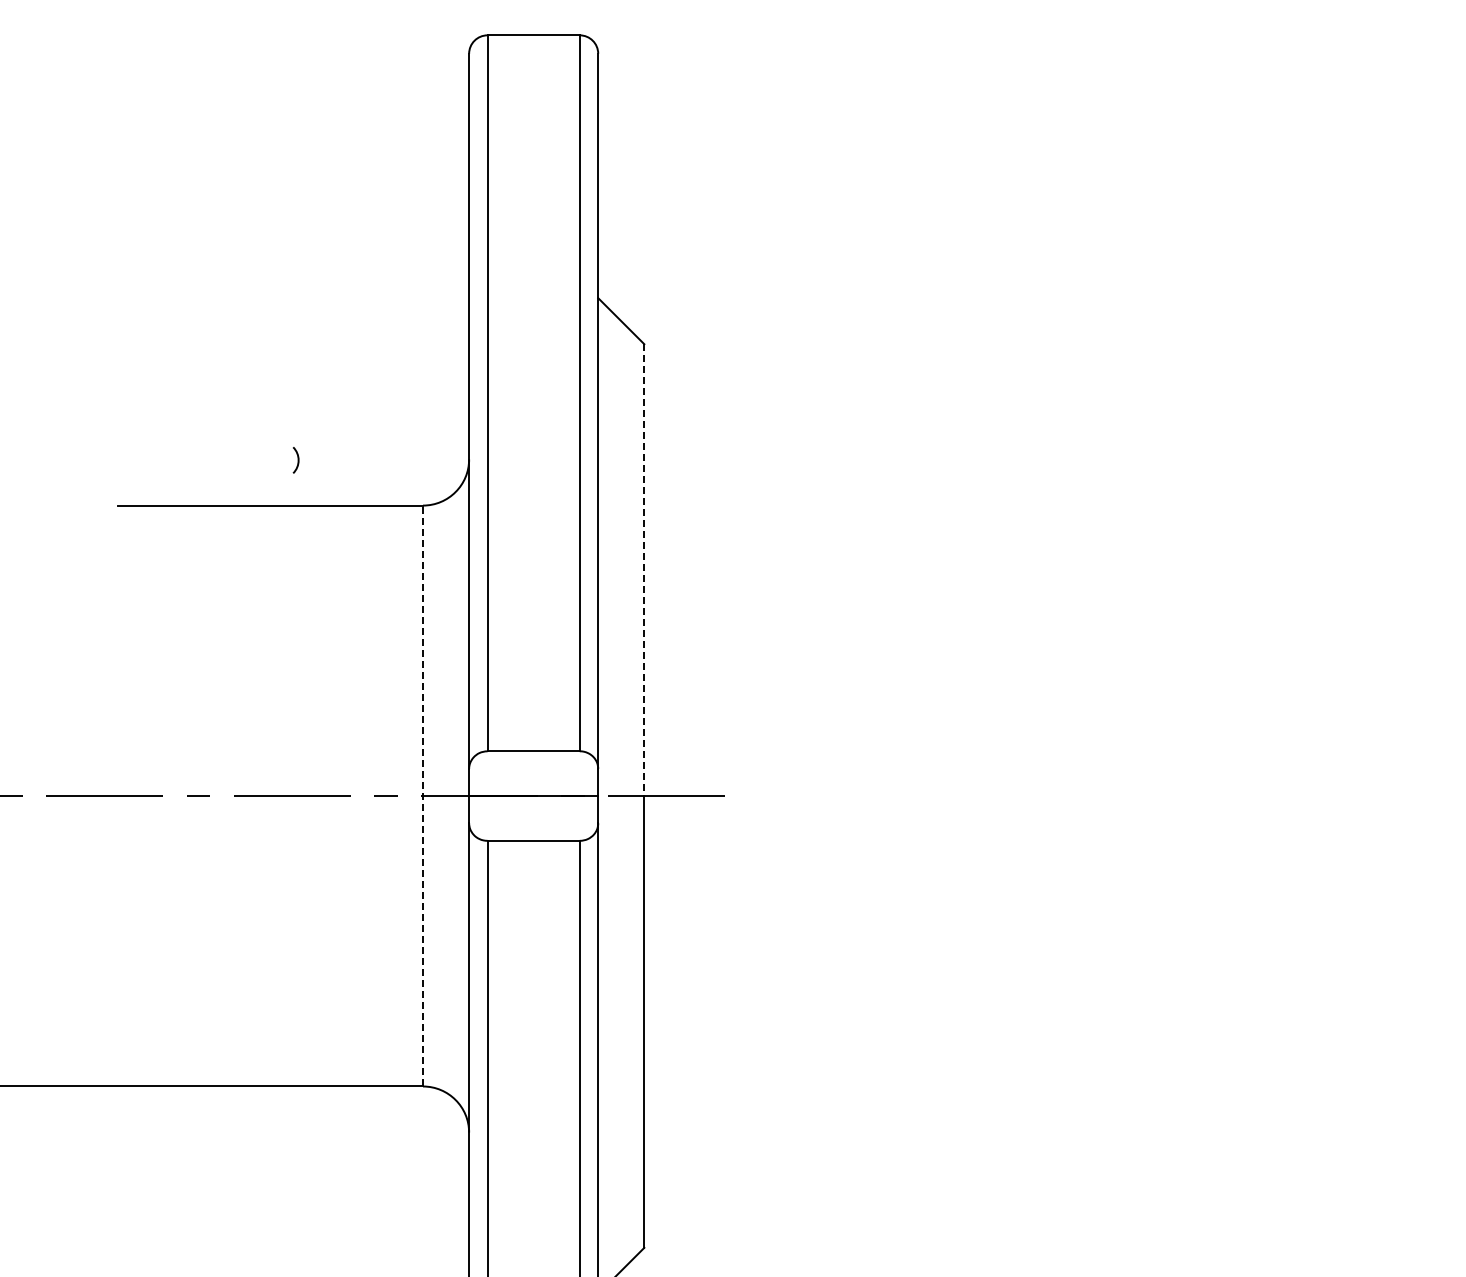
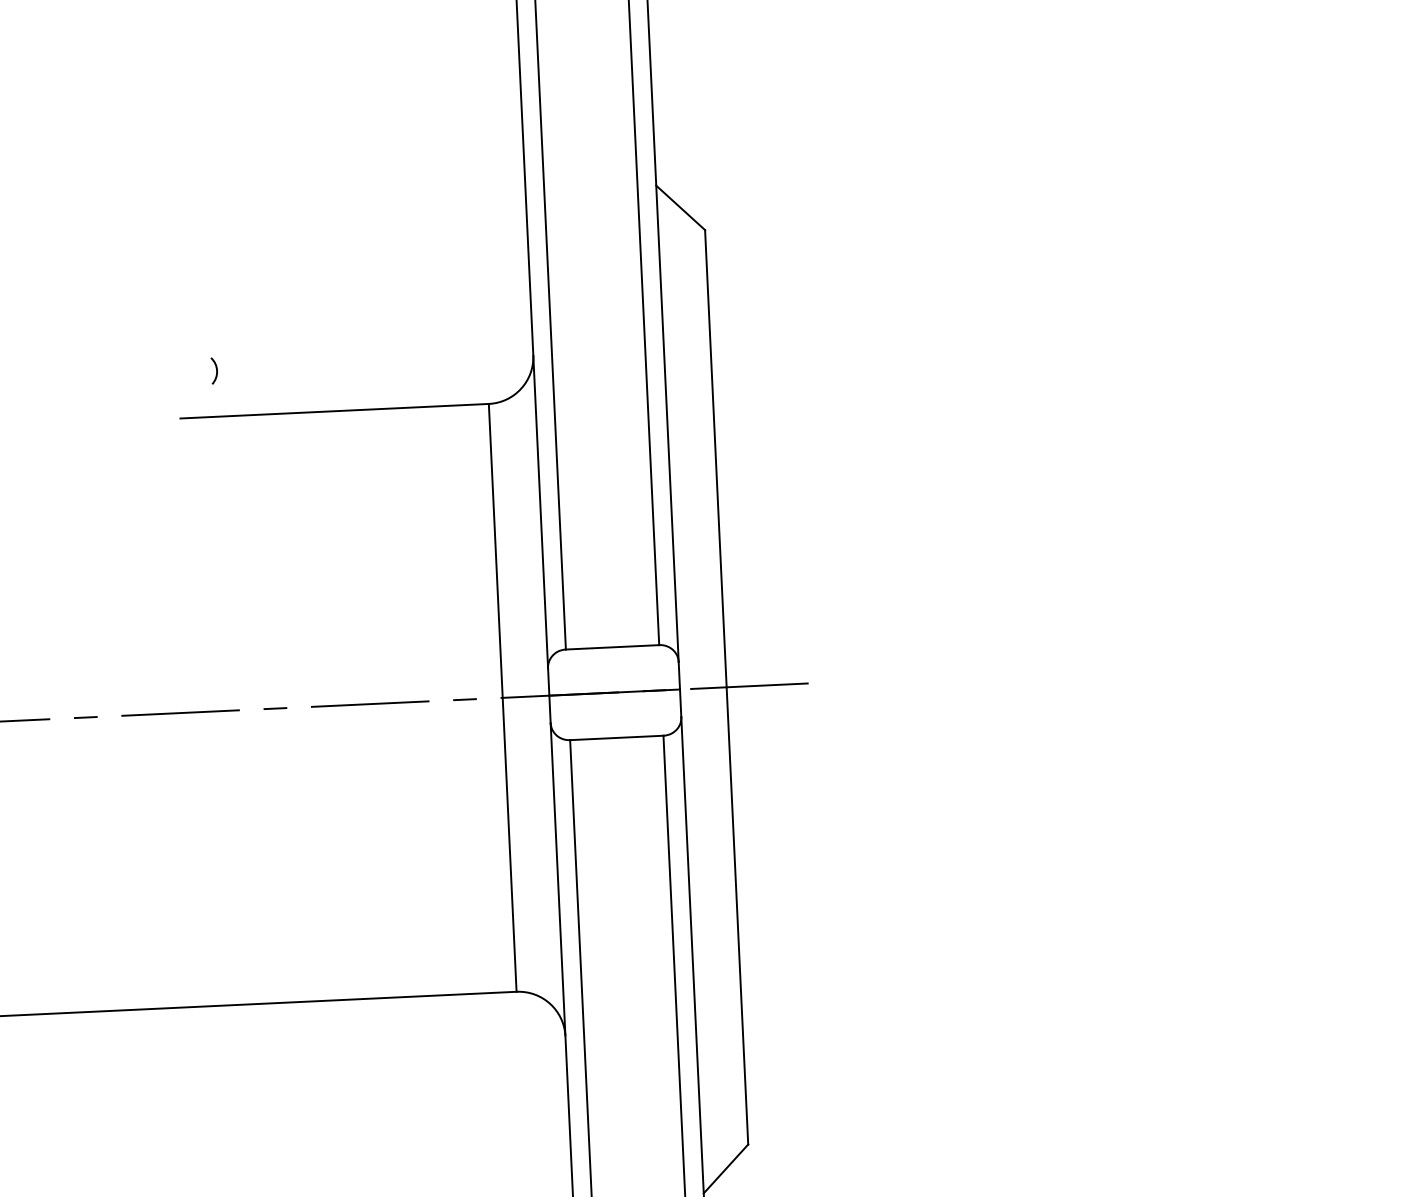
arc: (297, 460) -> (215, 371), moved
line: (644, 570) -> (716, 459), dashed -> solid
line: (423, 795) -> (503, 697), dashed -> solid

